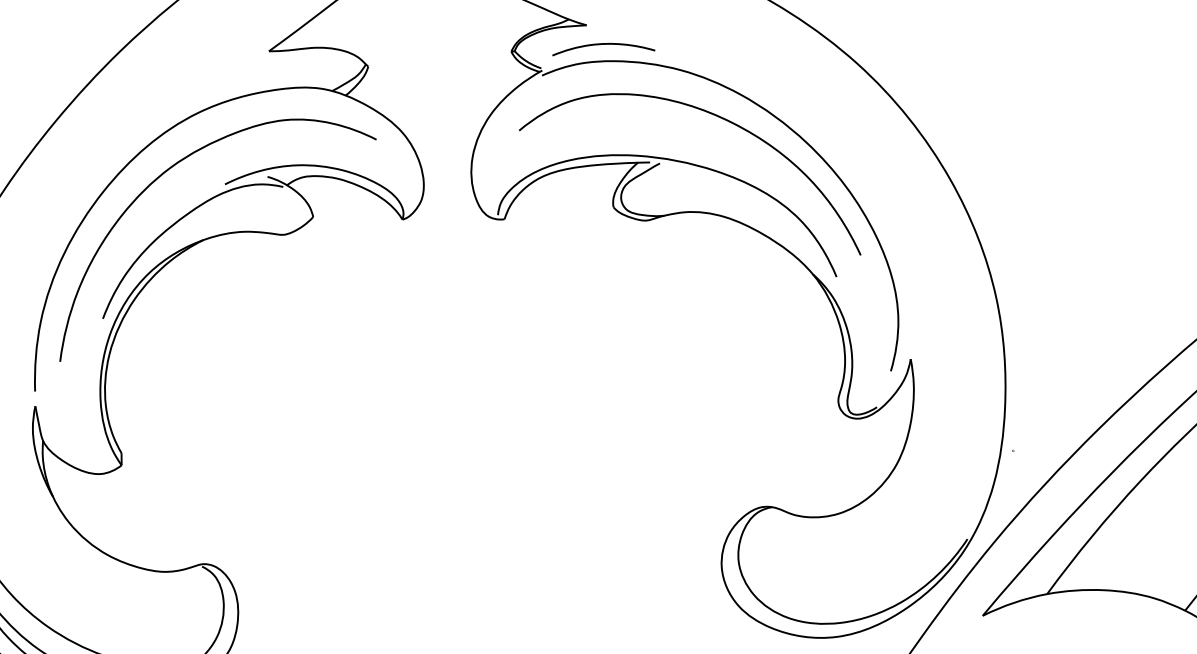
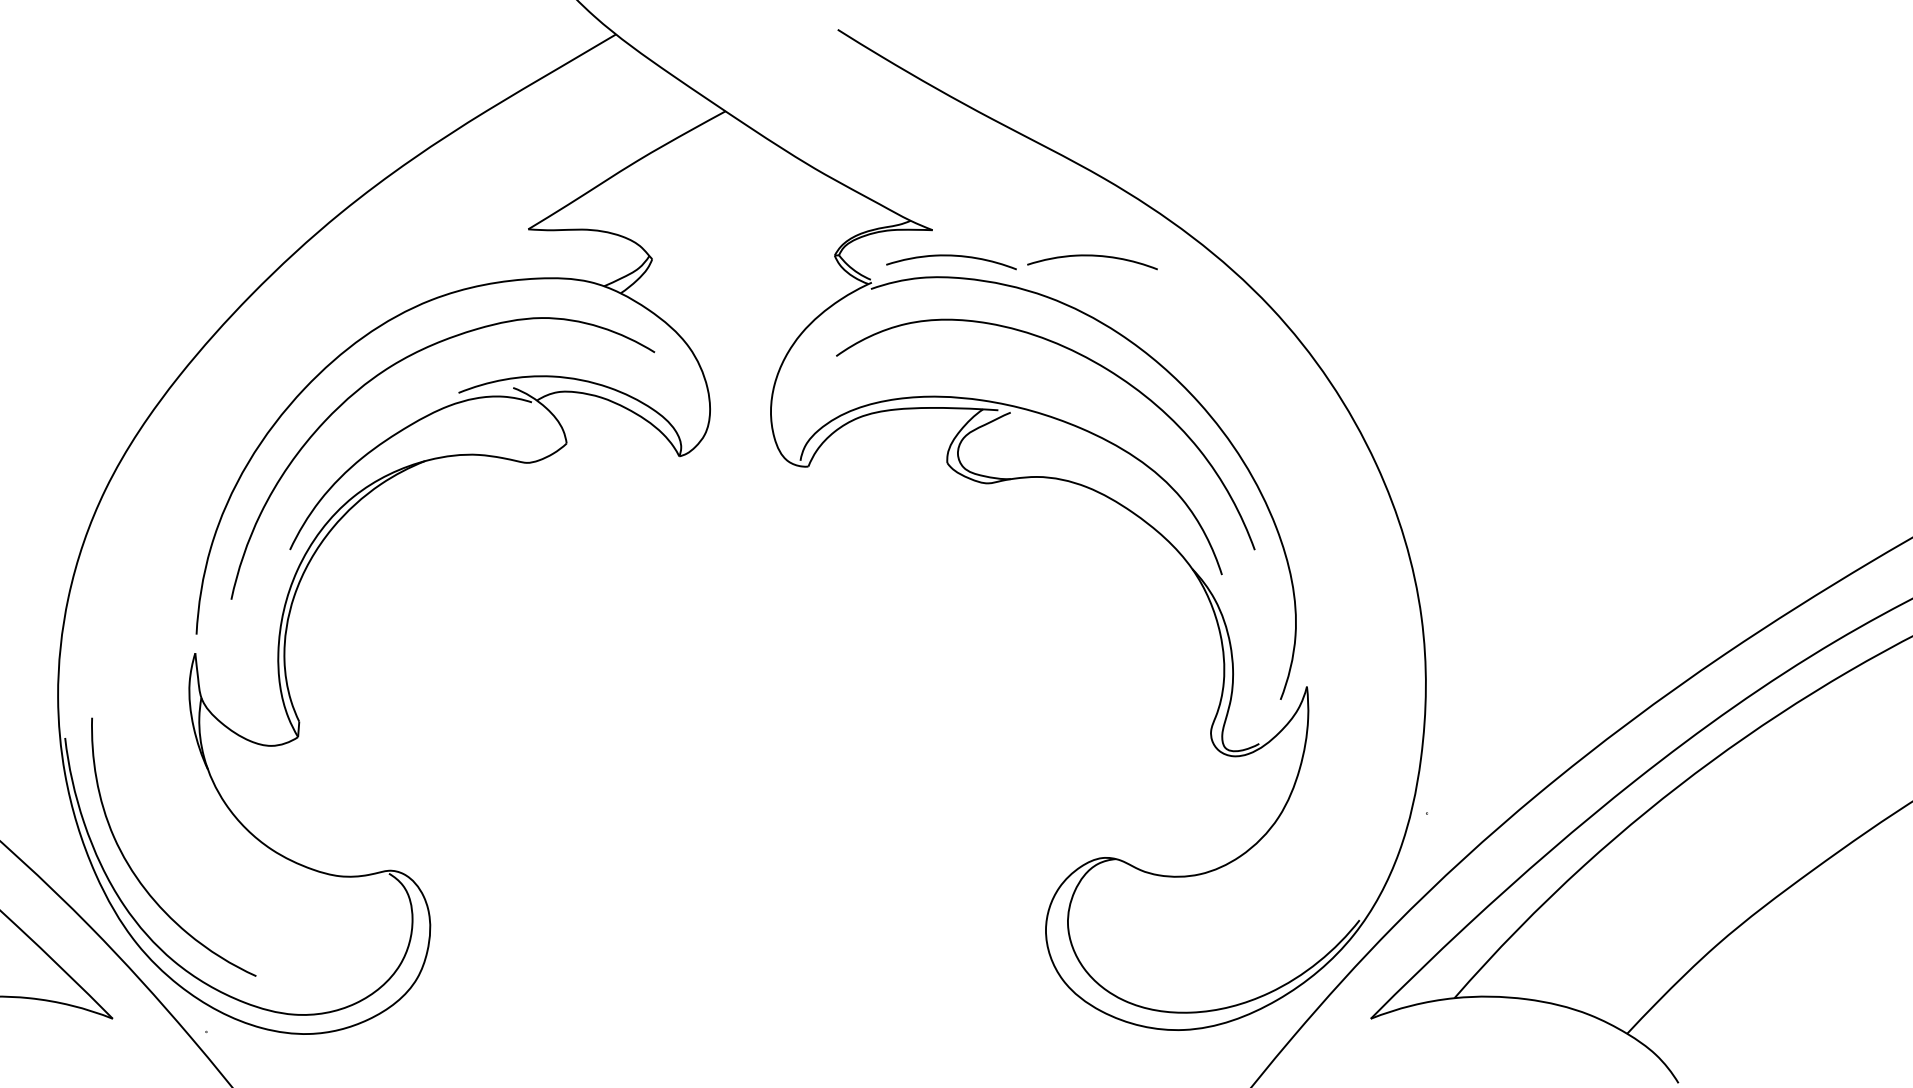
curve: (713, 35) -> (1092, 256), added

